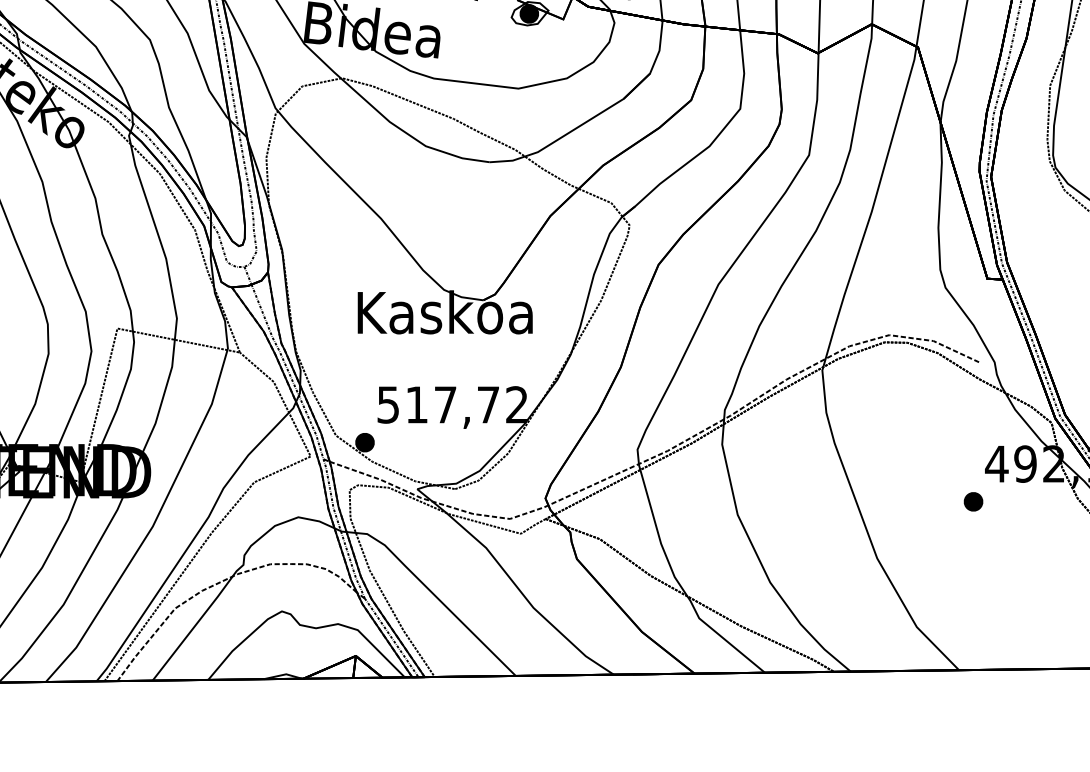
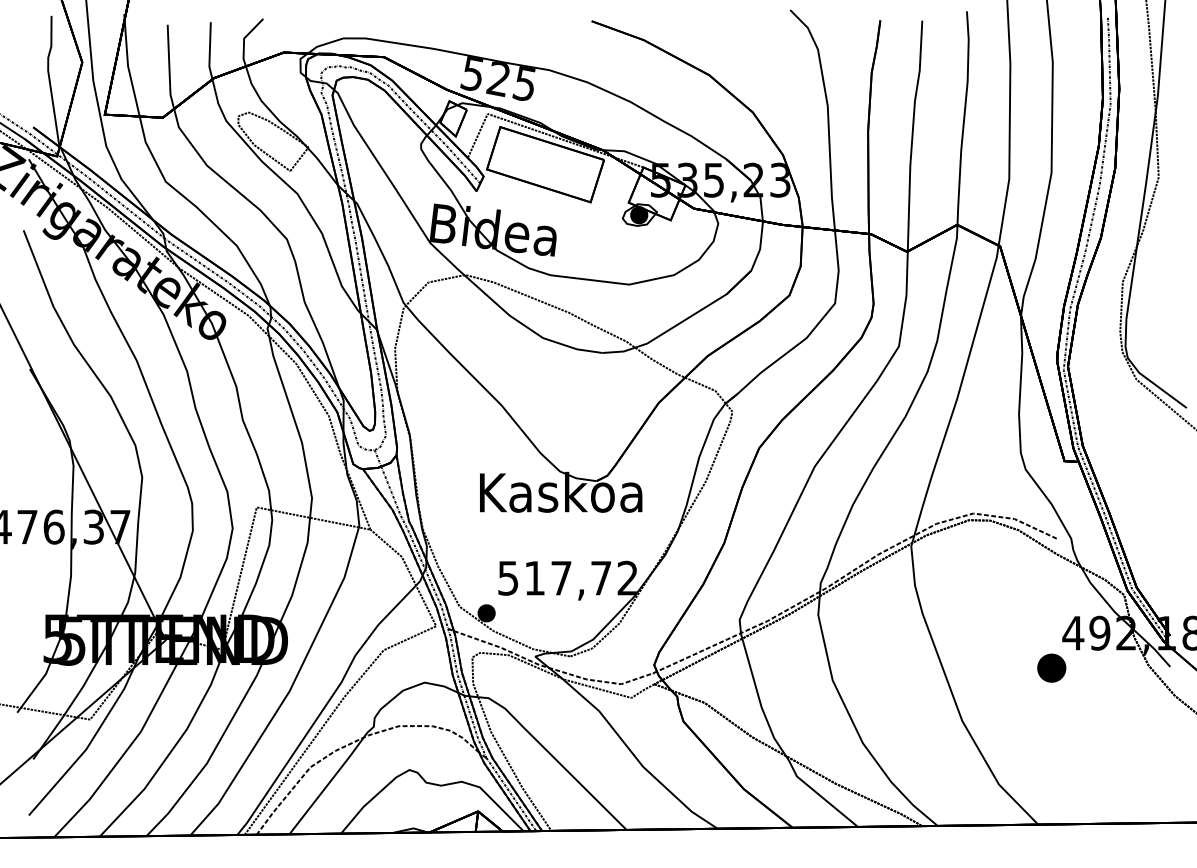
part: (973, 502) -> (1051, 668), size x1.6

